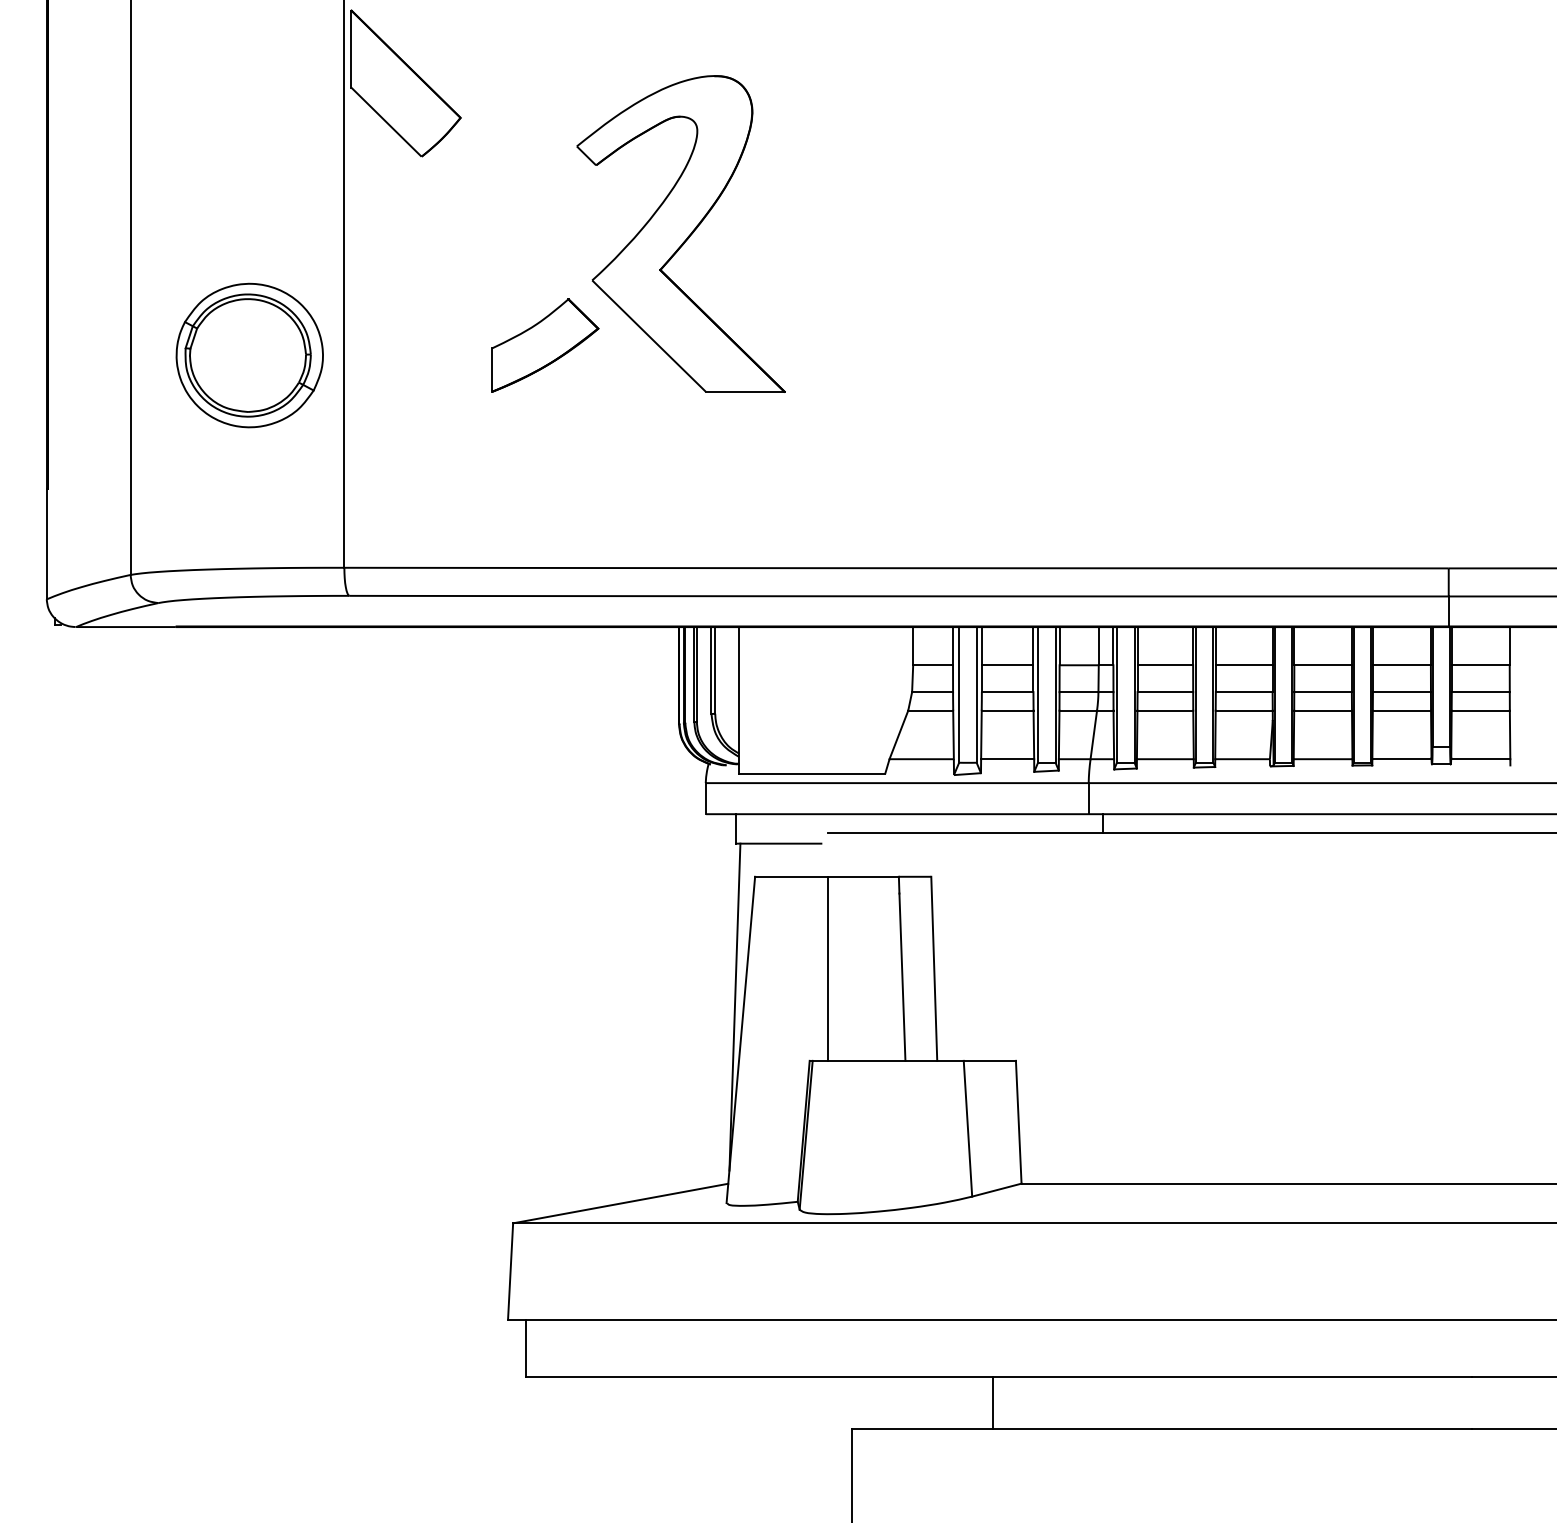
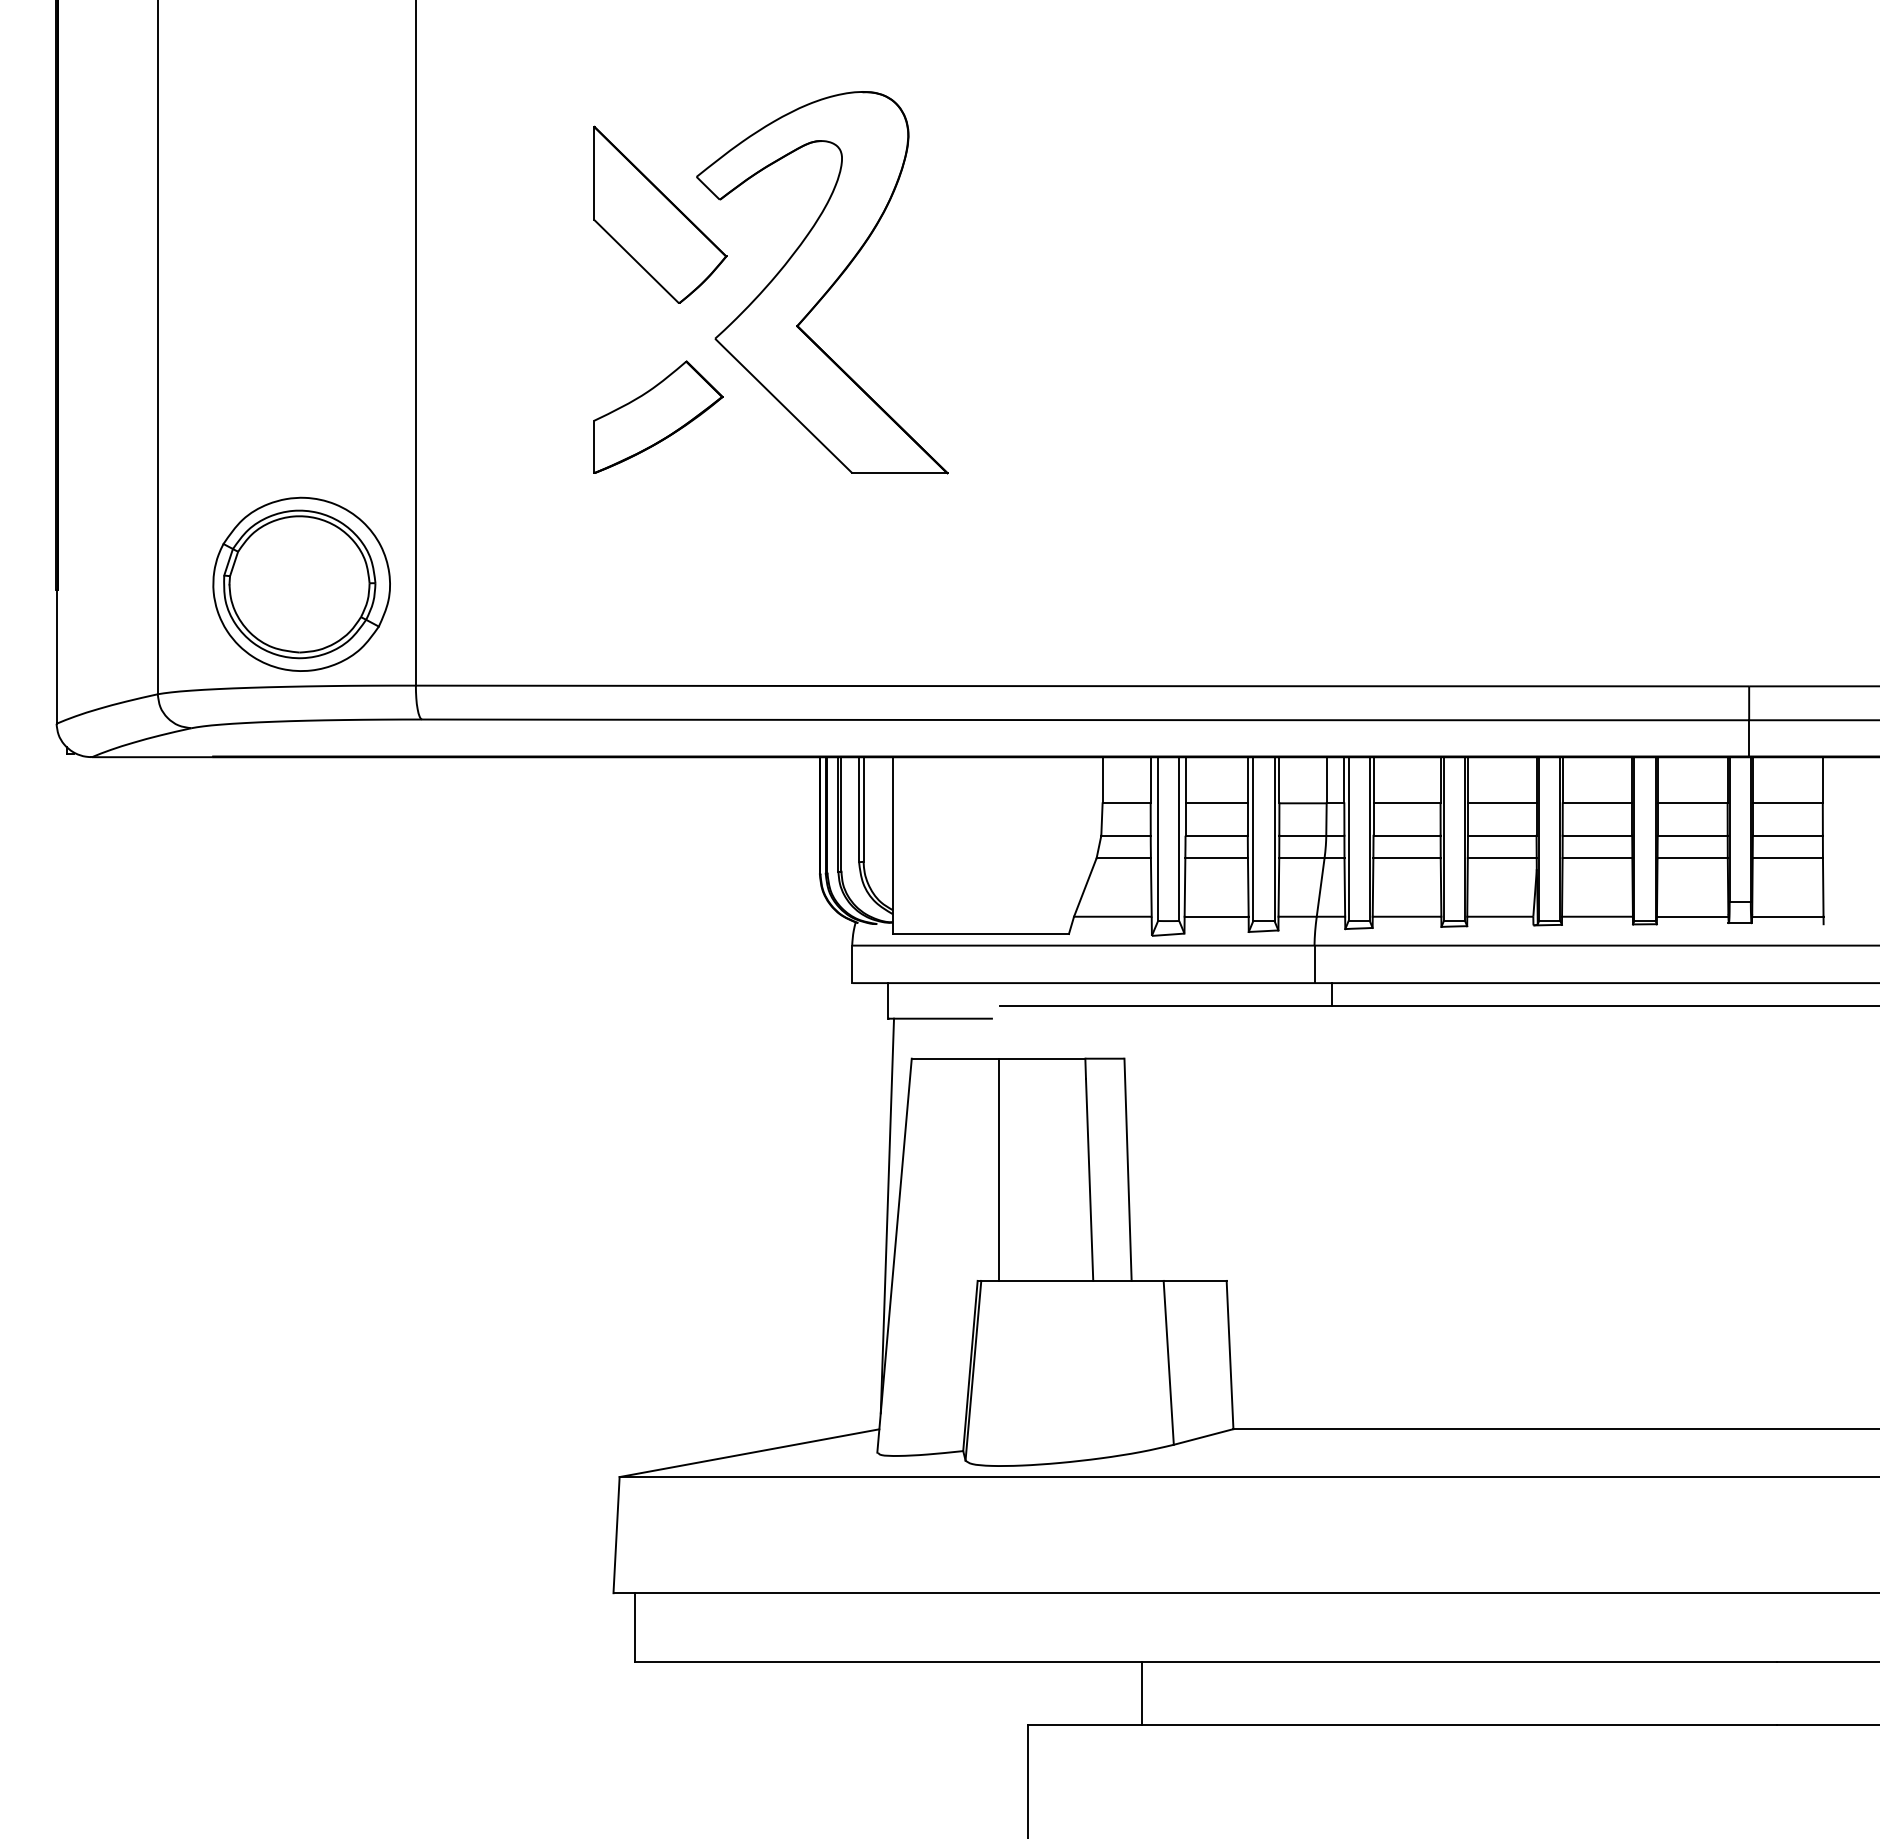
part: (406, 83) -> (660, 214), moved
part: (249, 354) -> (301, 583), moved
line: (993, 1402) -> (1142, 1693), moved

